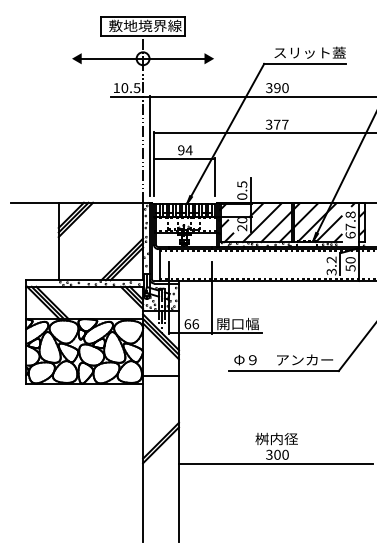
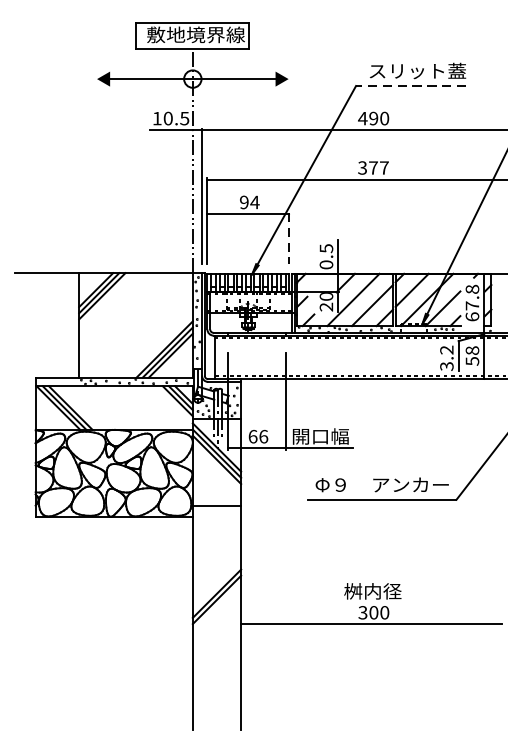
line: (305, 63) -> (411, 85), solid -> dashed
text: (268, 88) -> (361, 119), 390 -> 490
line: (214, 177) -> (289, 239), solid -> dashed
text: (350, 260) -> (472, 350), 50 -> 58

